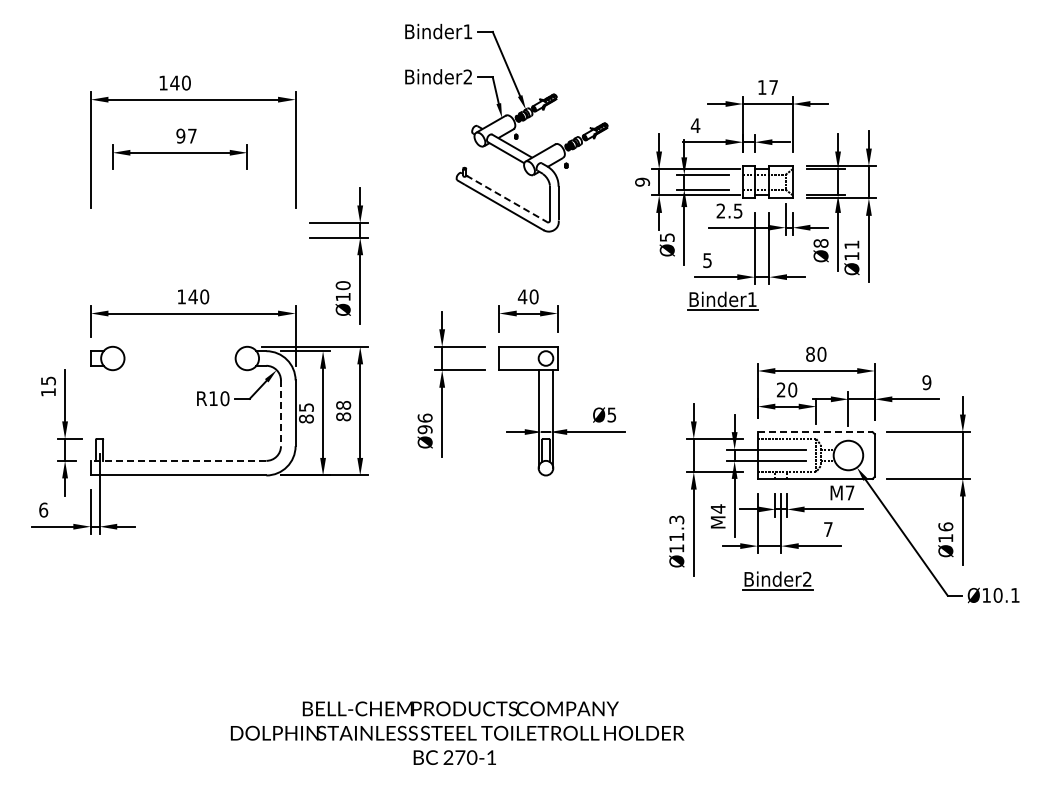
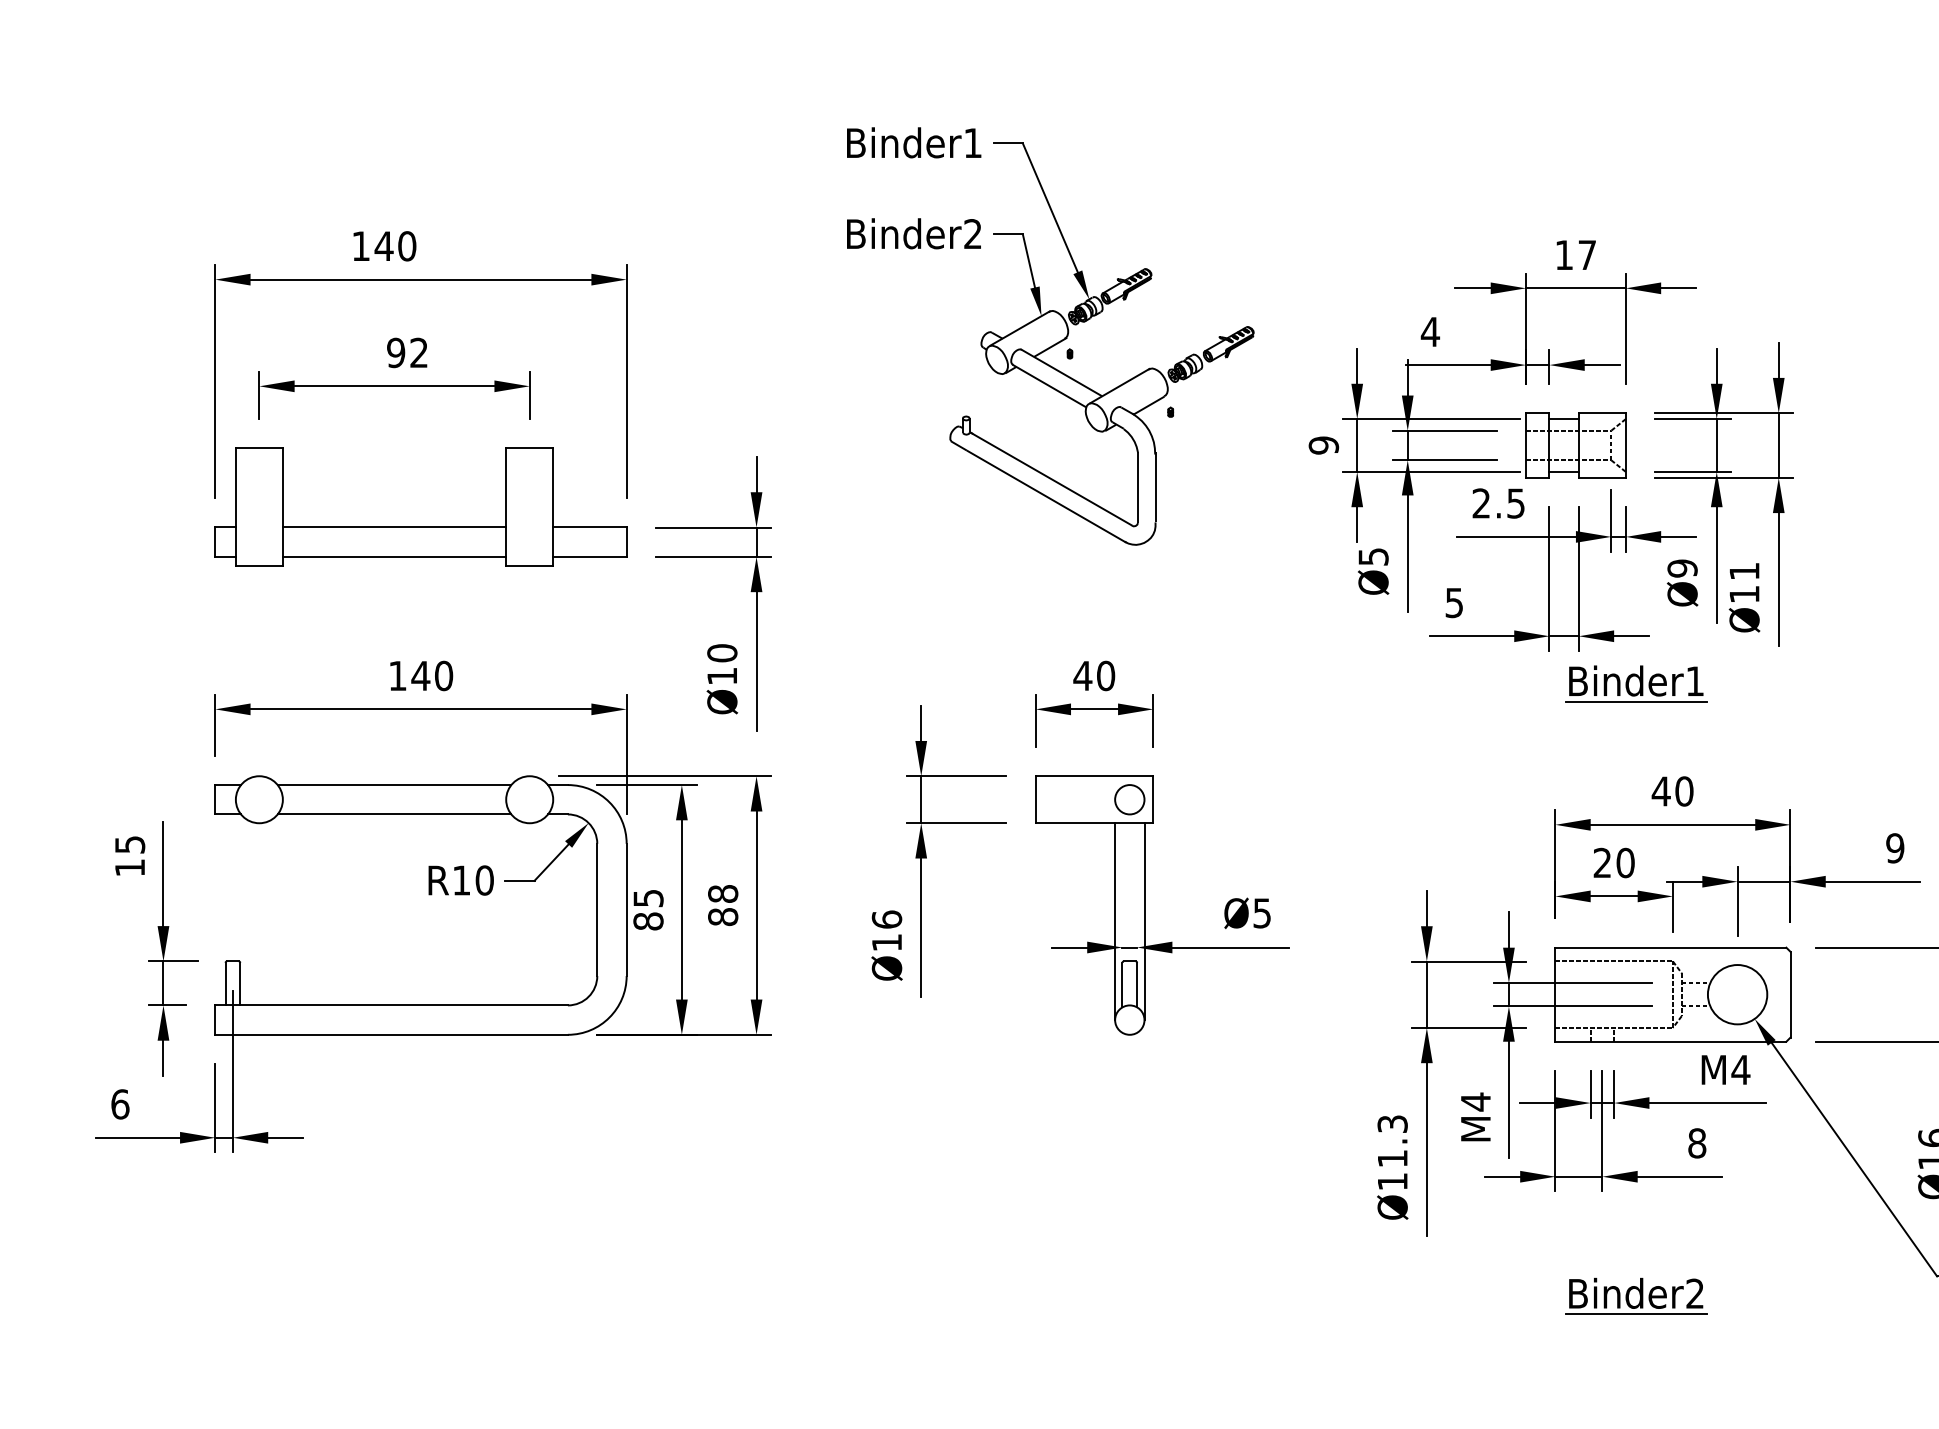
text: (192, 135) -> (419, 351), 97 -> 92
line: (506, 198) -> (1050, 478), dashed -> solid
part: (193, 222) -> (421, 526), added
text: (820, 243) -> (1681, 568), Ø8 -> Ø9
part: (722, 300) -> (1635, 683), moved
line: (179, 351) -> (393, 785), added
text: (810, 353) -> (1661, 789), 80 -> 40
line: (179, 365) -> (393, 813), added
line: (280, 413) -> (596, 910), dashed -> solid
text: (424, 429) -> (885, 942), Ø96 -> Ø16
line: (815, 432) -> (1671, 948), dashed -> solid
line: (178, 460) -> (391, 1004), dashed -> solid
text: (849, 492) -> (1739, 1068), M7 -> M4
text: (828, 529) -> (1697, 1143), 7 -> 8
part: (777, 580) -> (1635, 1296), moved

